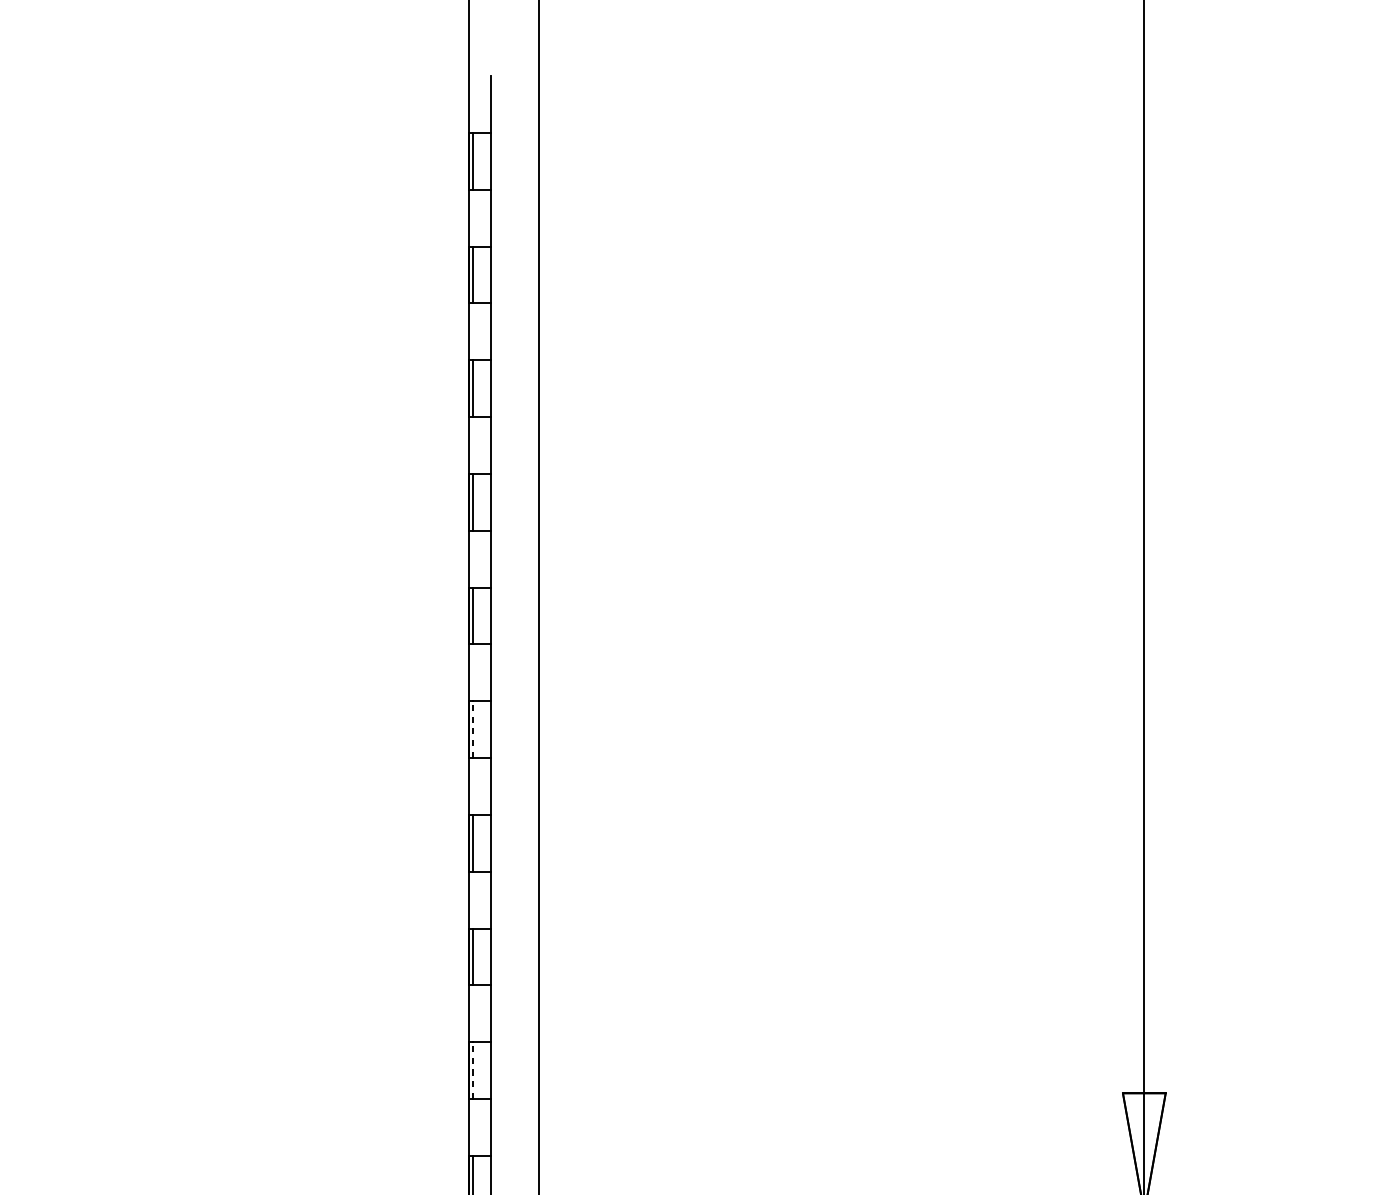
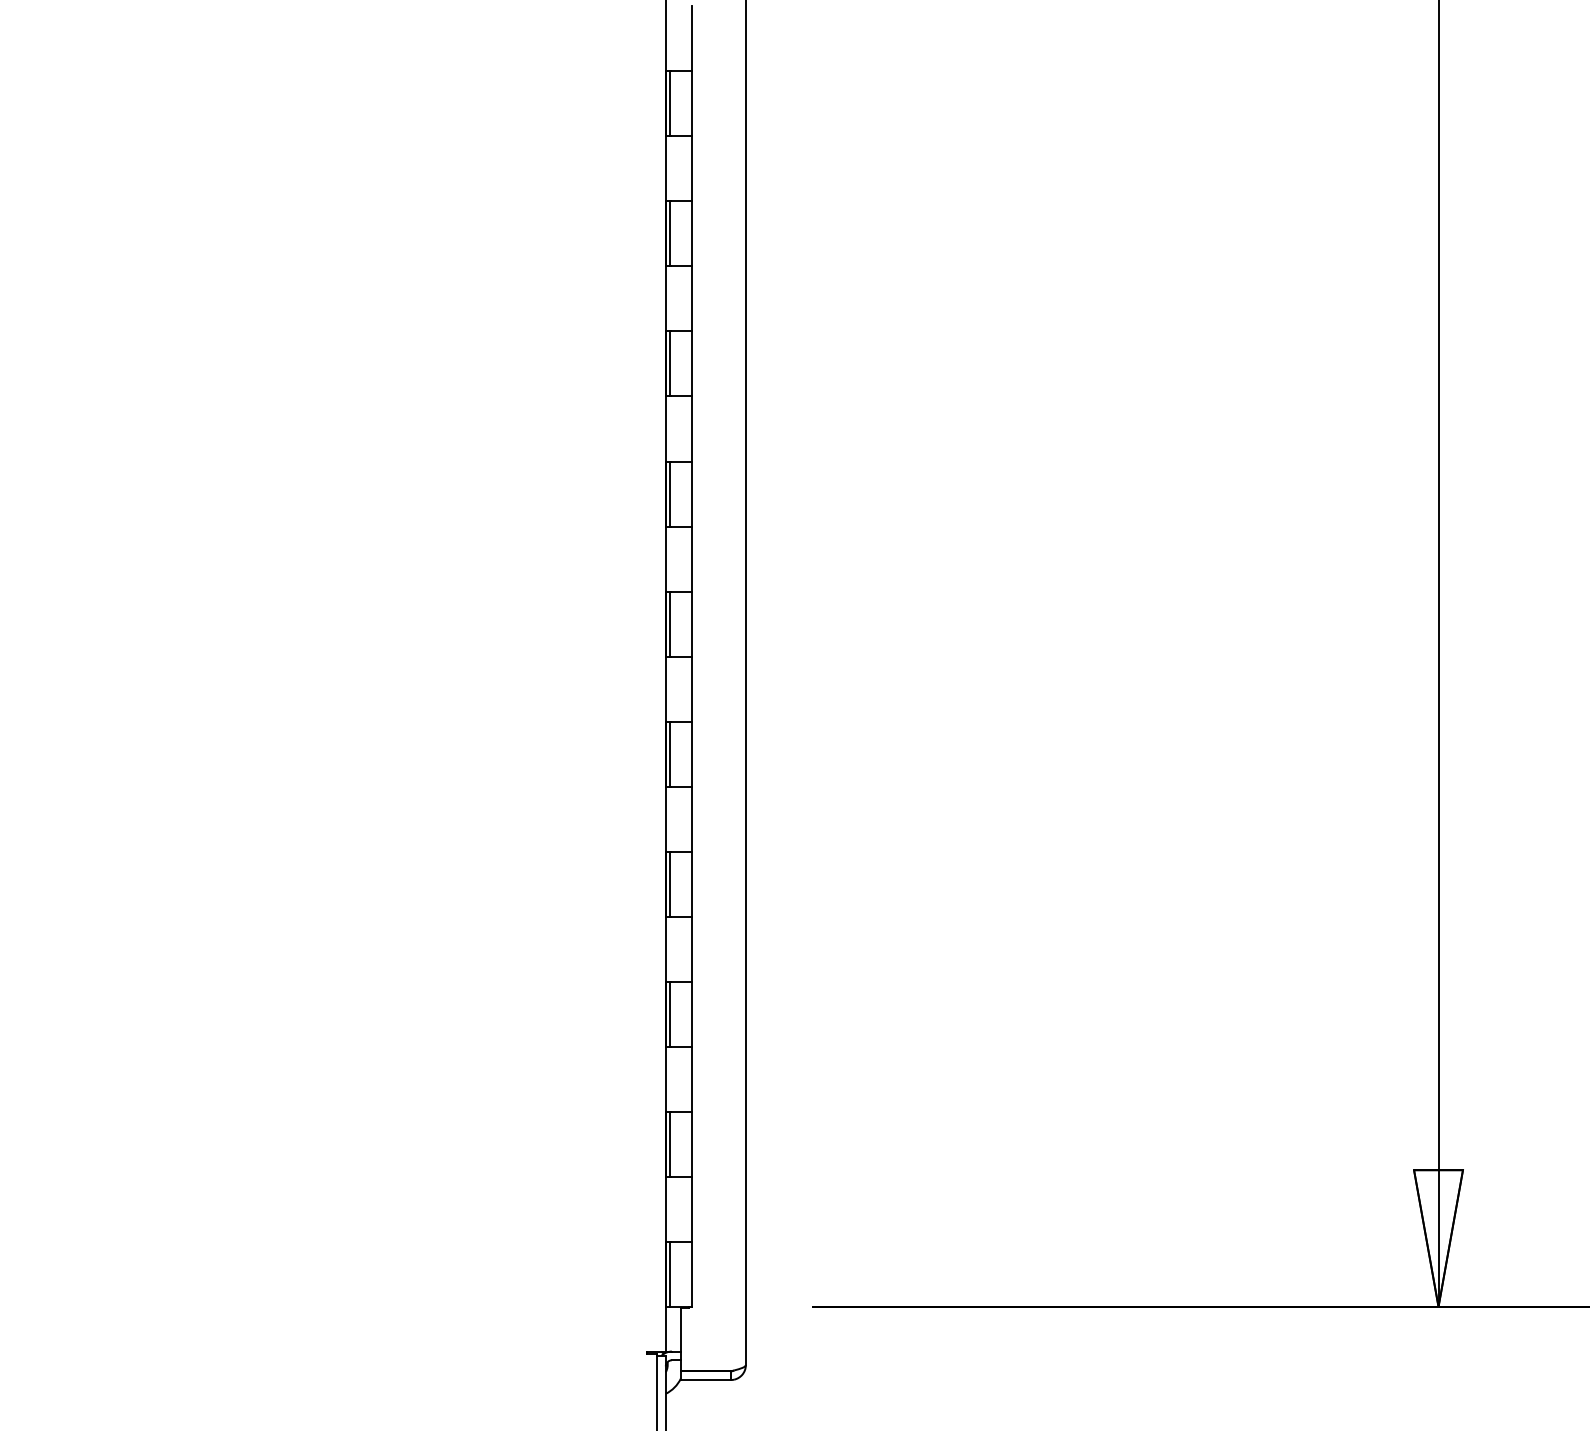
line: (473, 729) -> (670, 754), dashed -> solid
line: (473, 1070) -> (670, 1144), dashed -> solid

